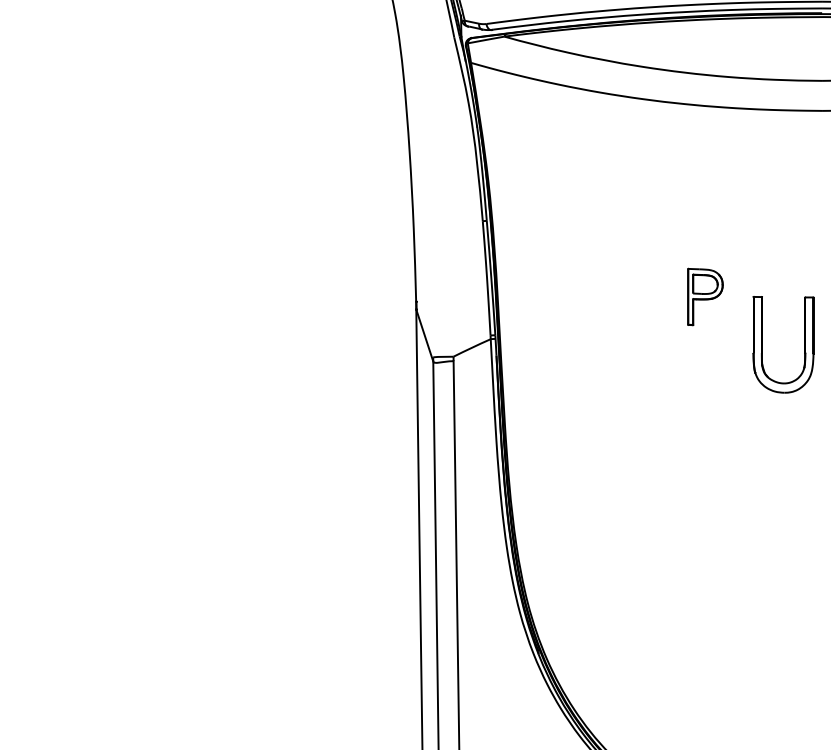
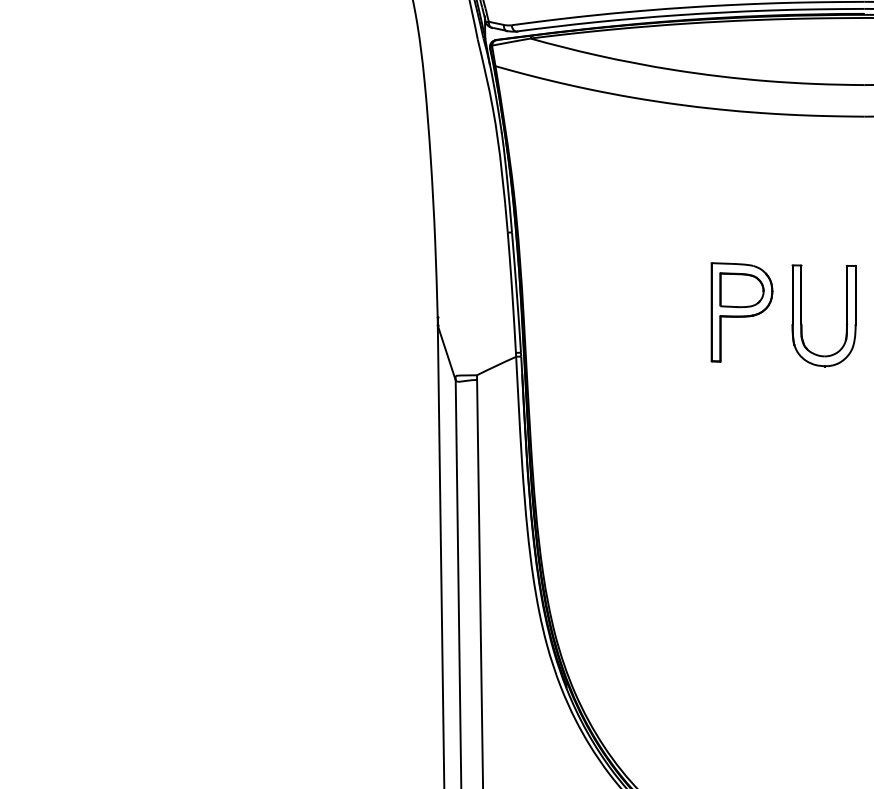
part: (704, 297) -> (741, 312), size x1.67
part: (761, 344) -> (801, 315), moved

